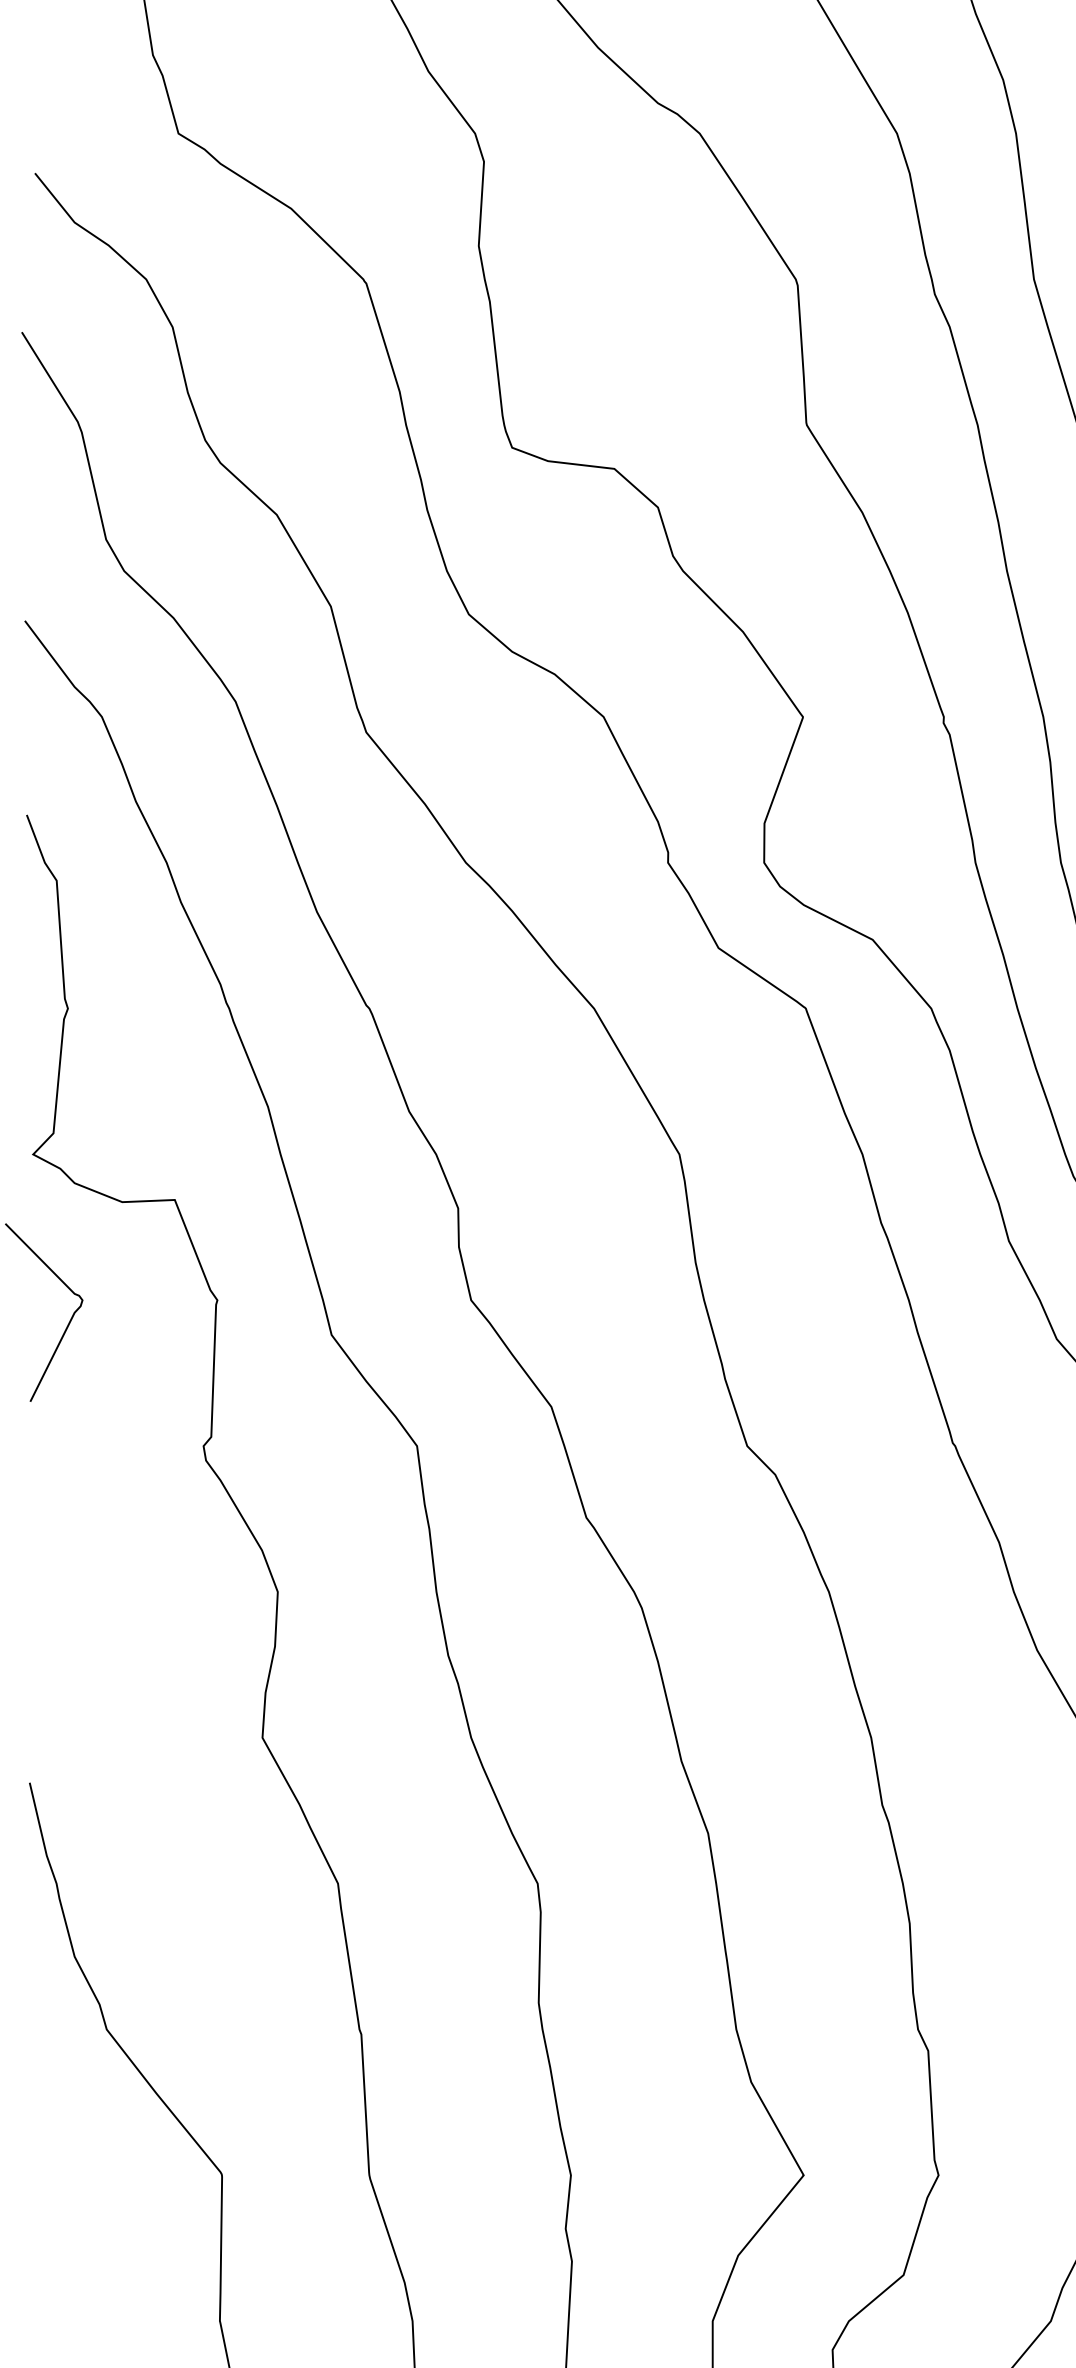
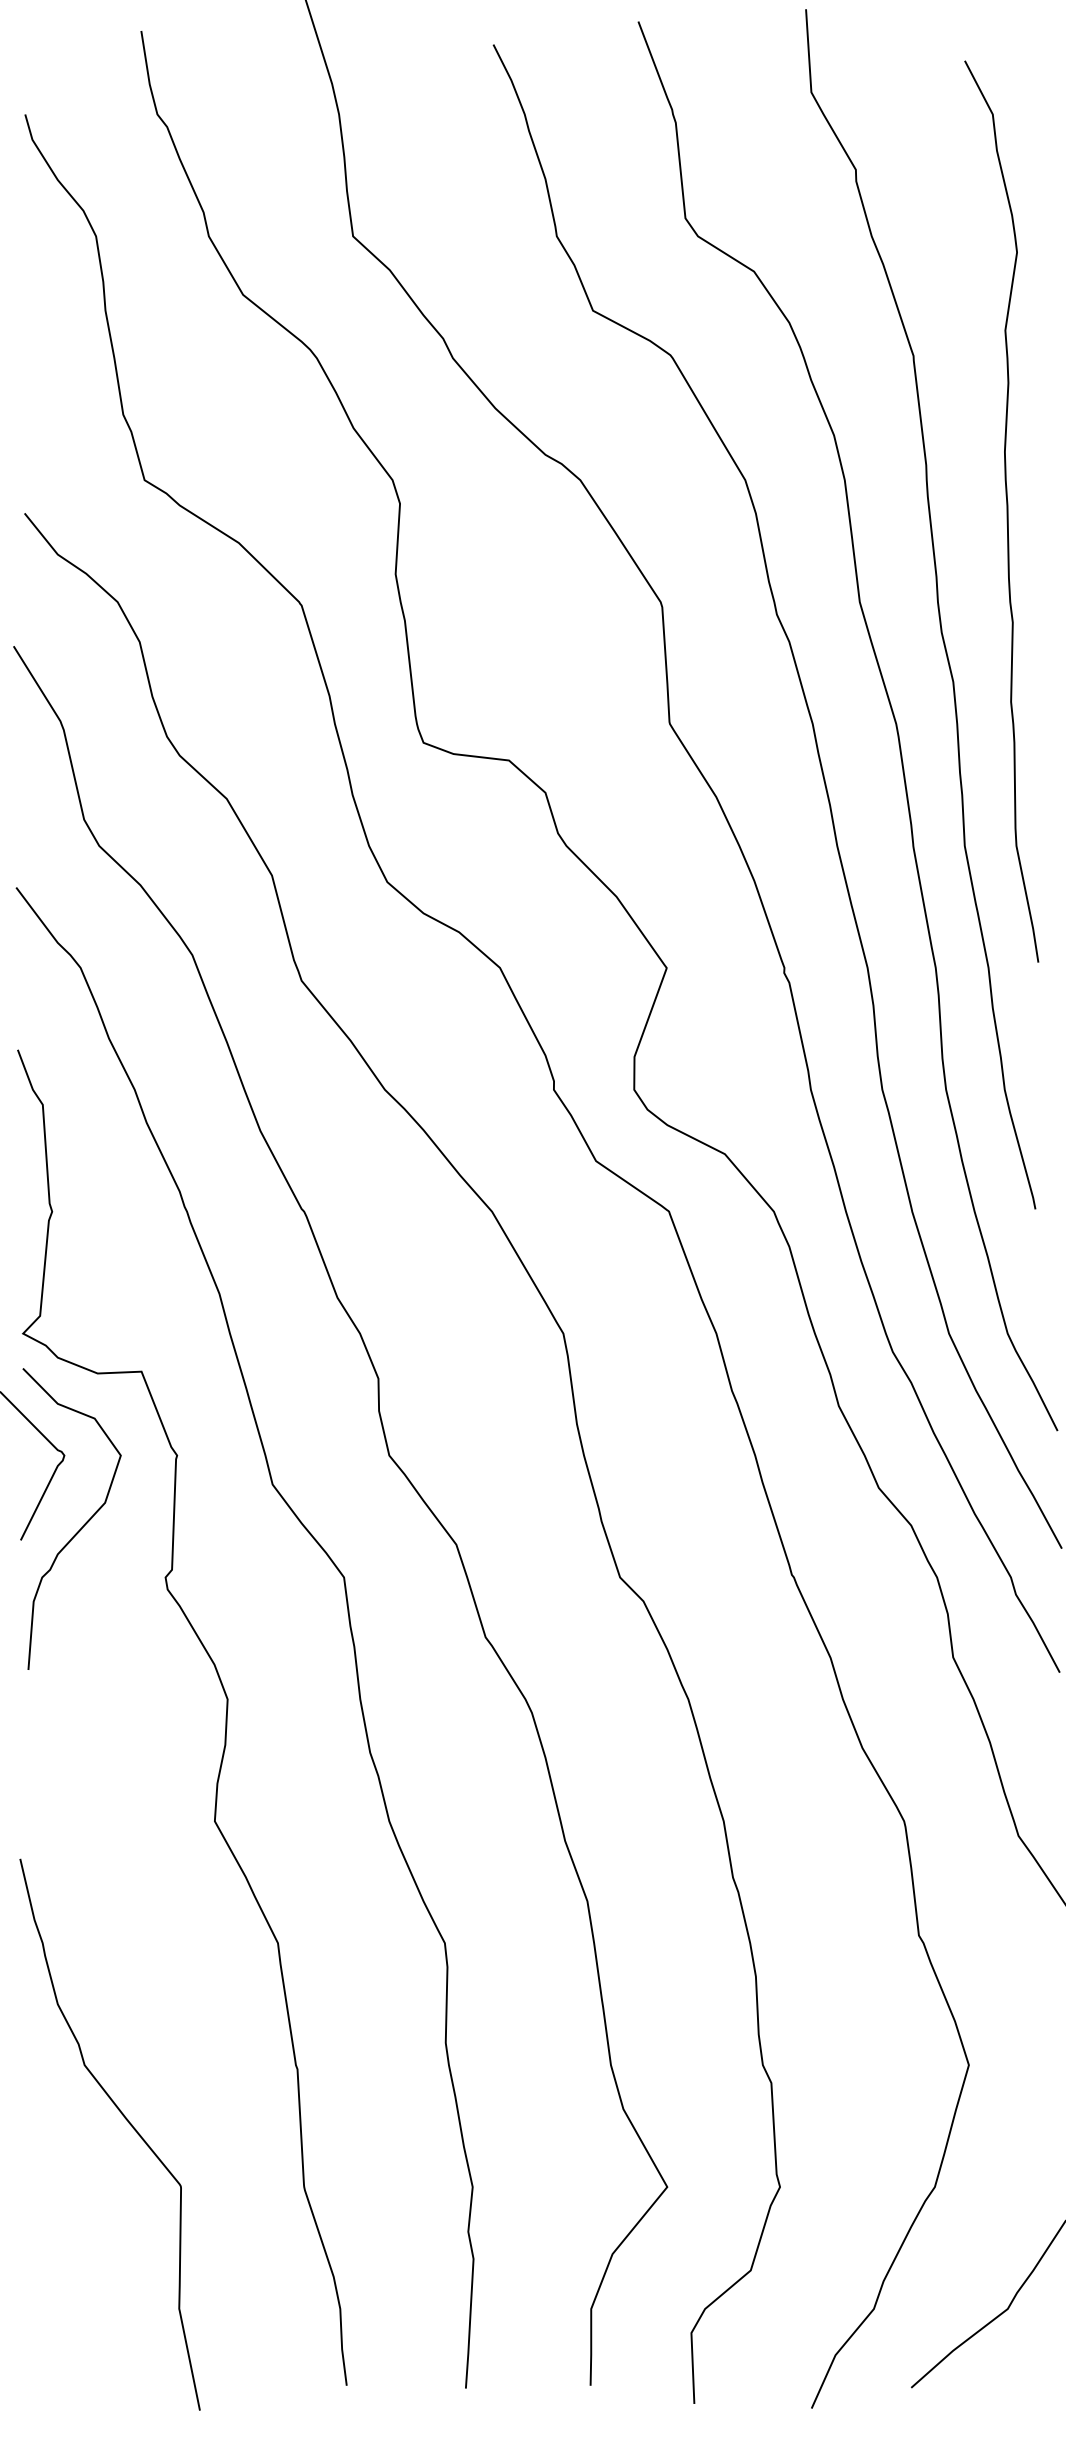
curve: (105, 1382) -> (83, 1524), added

